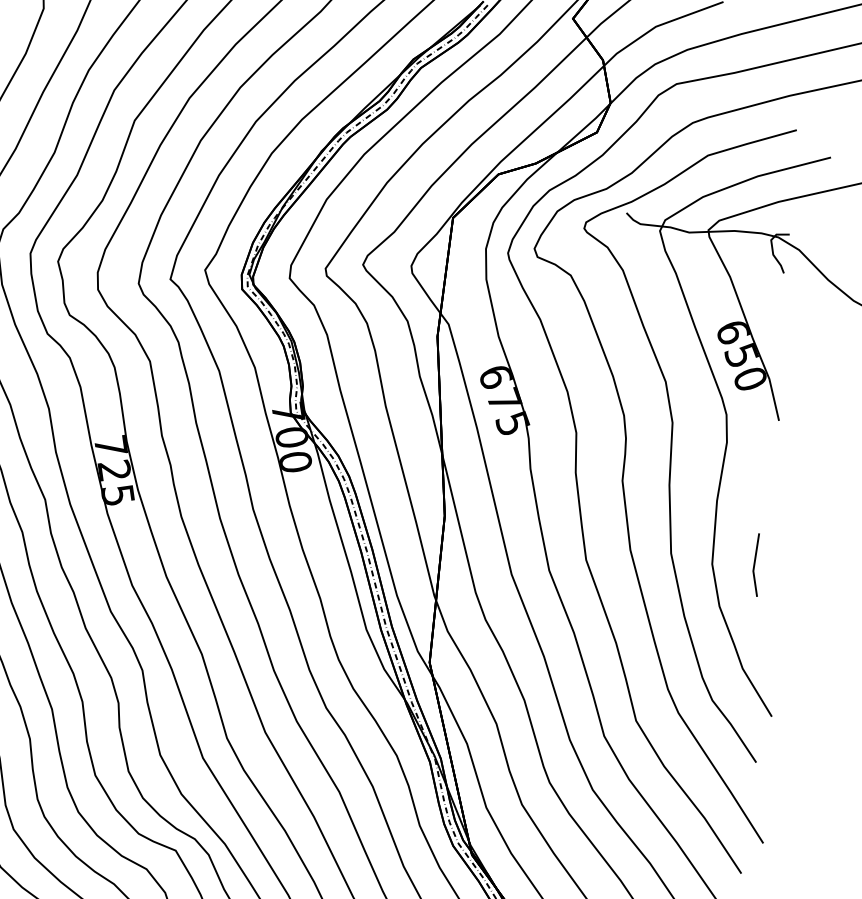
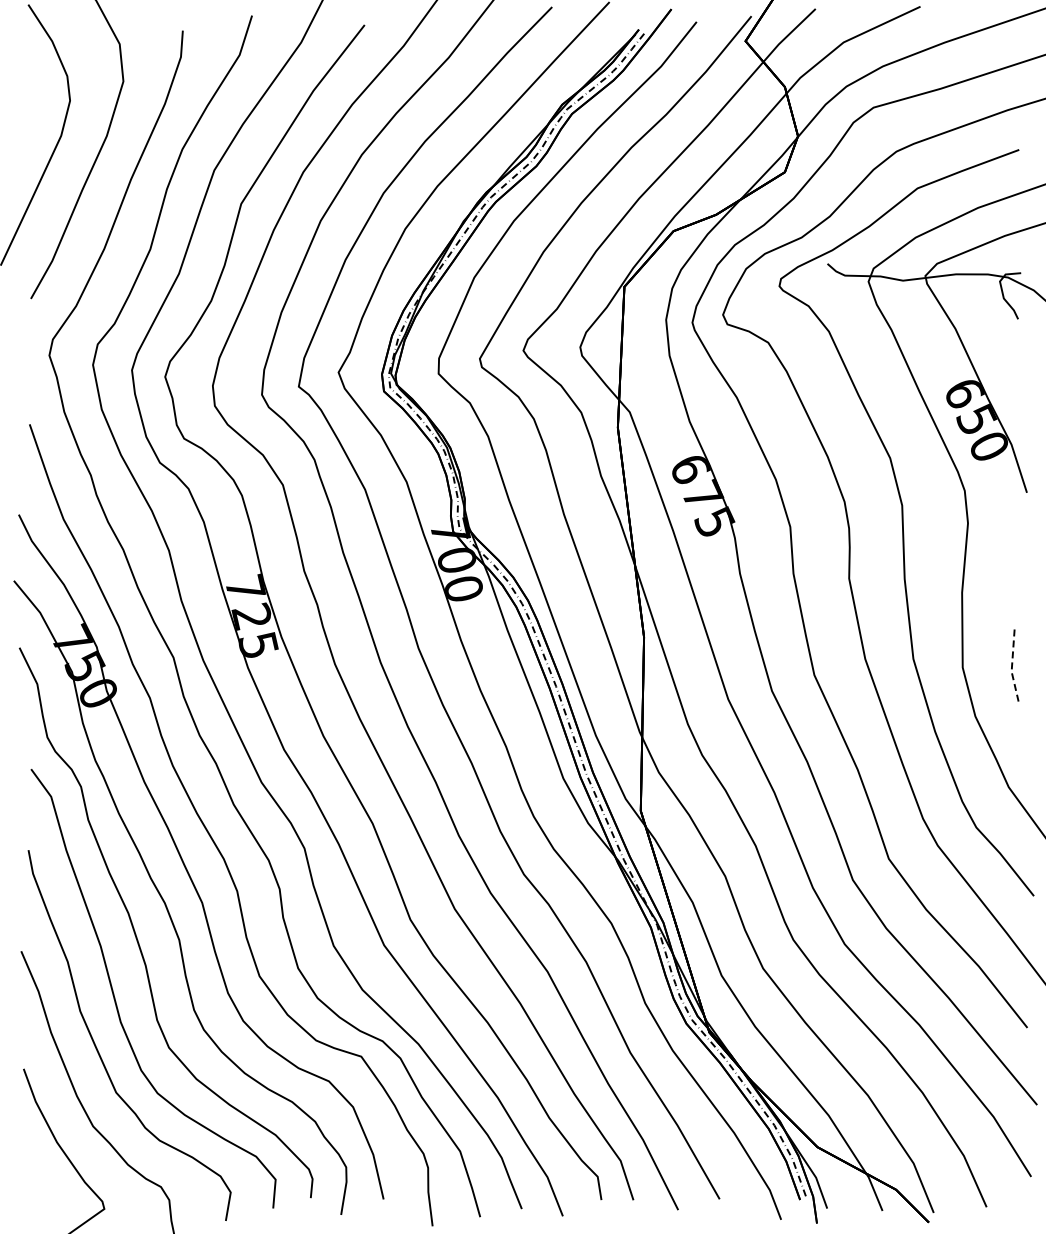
line: (754, 565) -> (1012, 664), solid -> dashed

